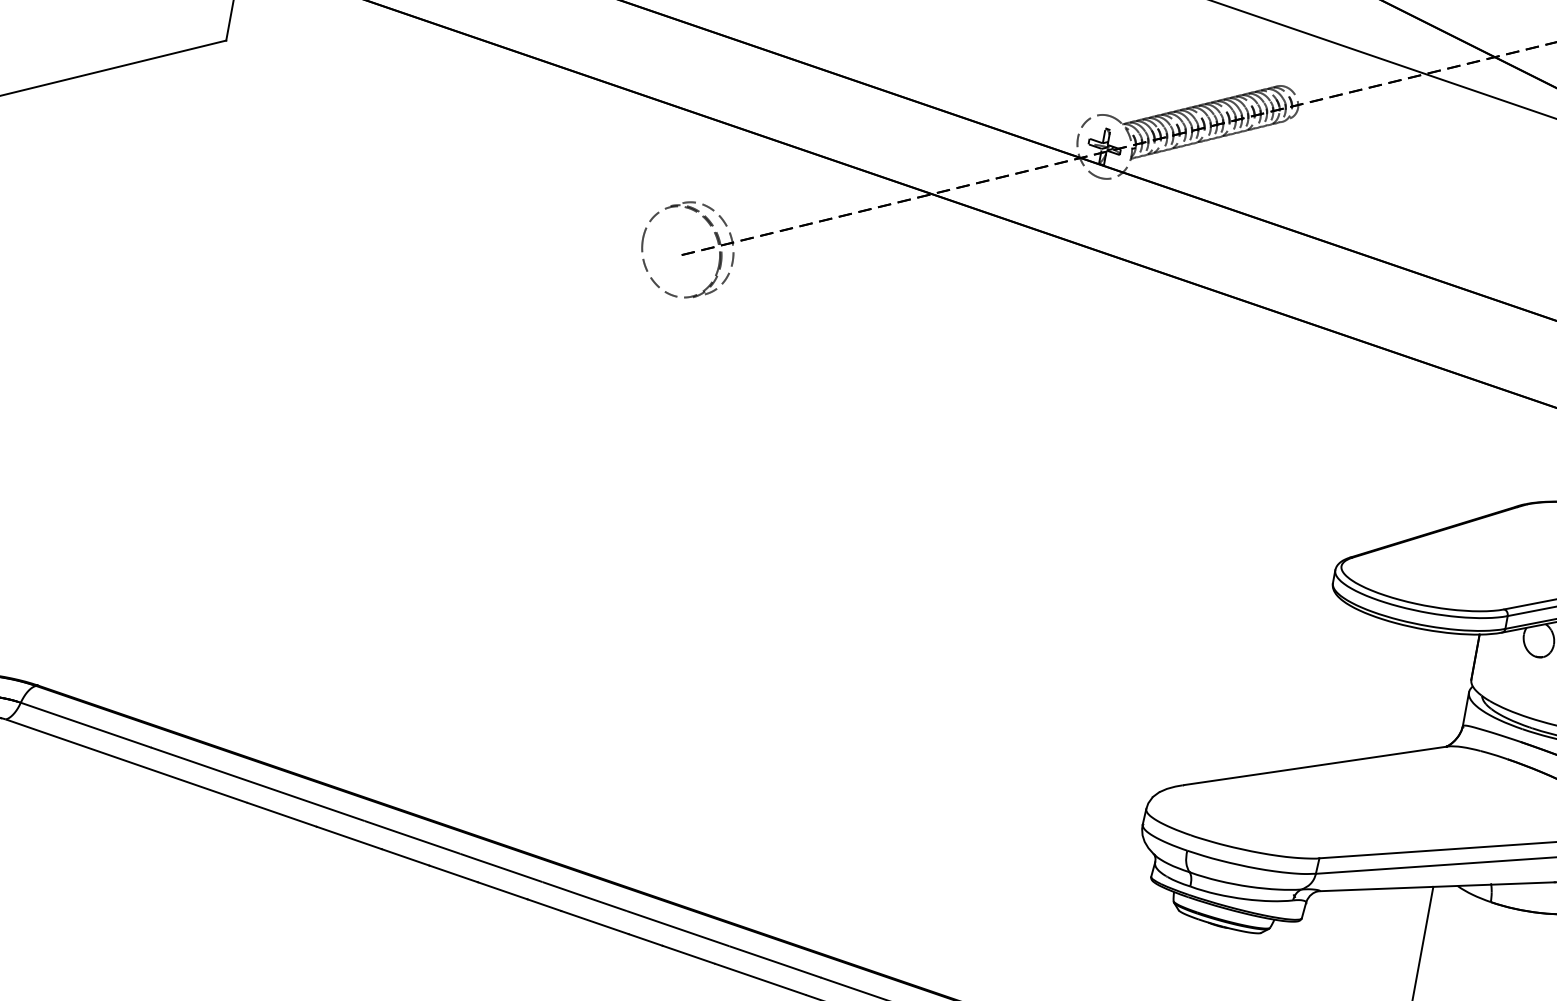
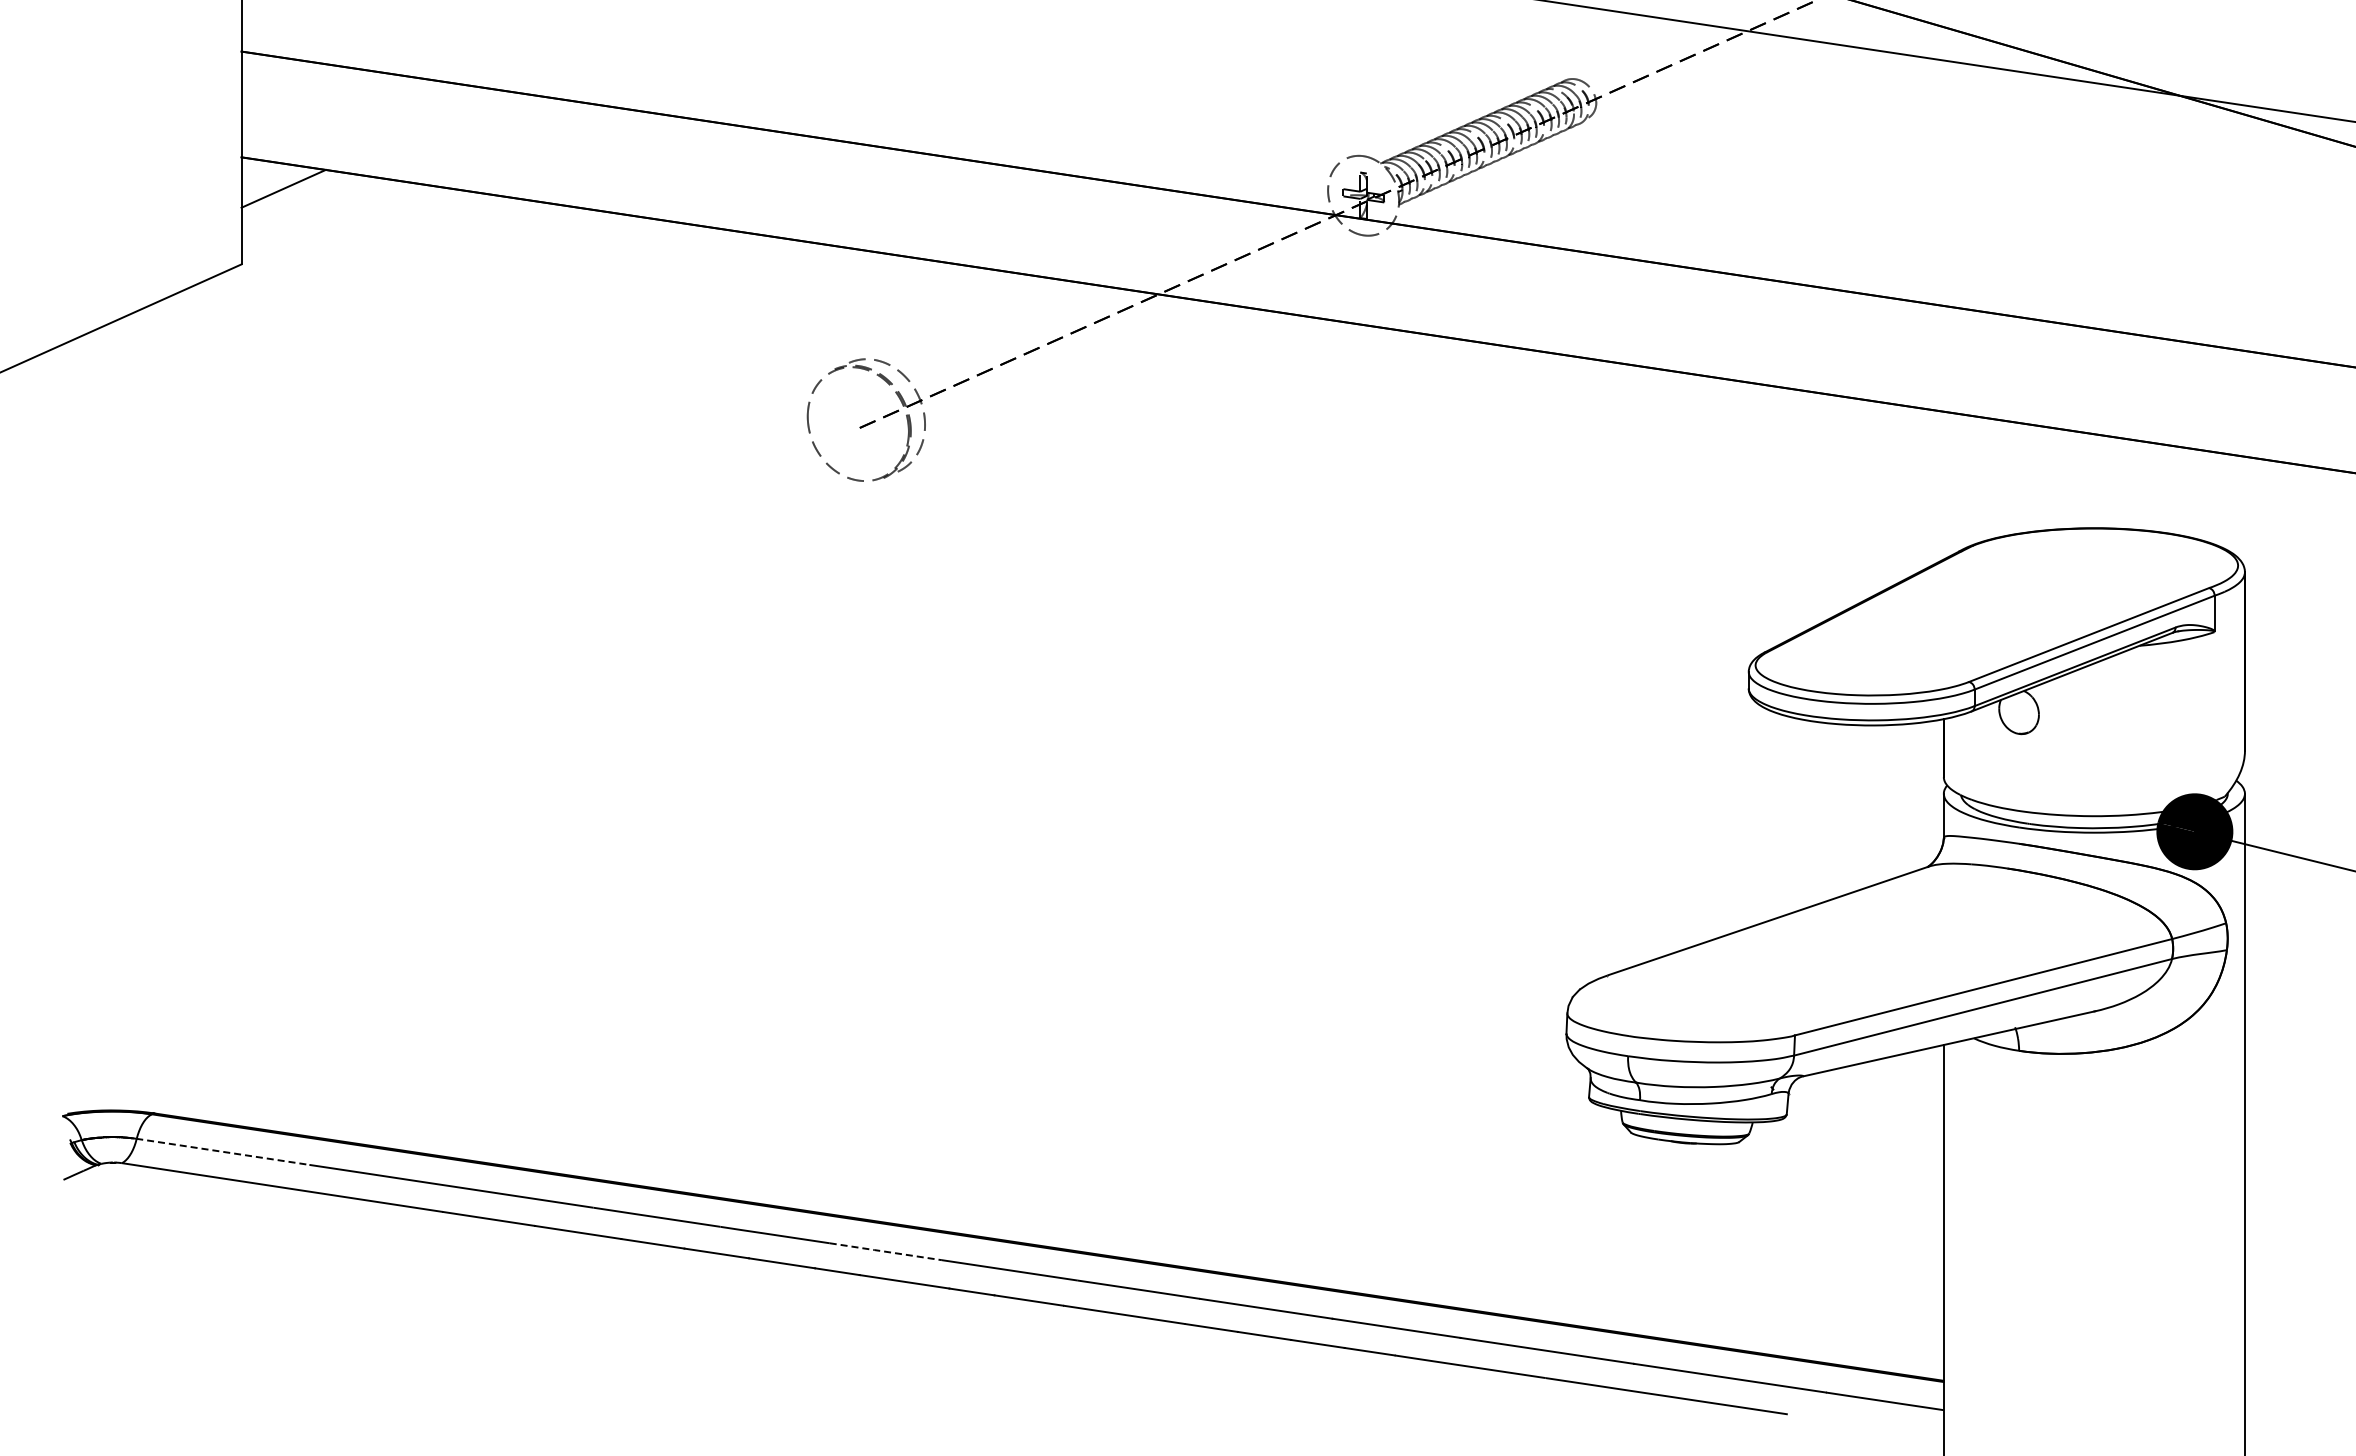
line: (85, 724) -> (222, 1151), solid -> dashed
line: (584, 896) -> (885, 1251), solid -> dashed

